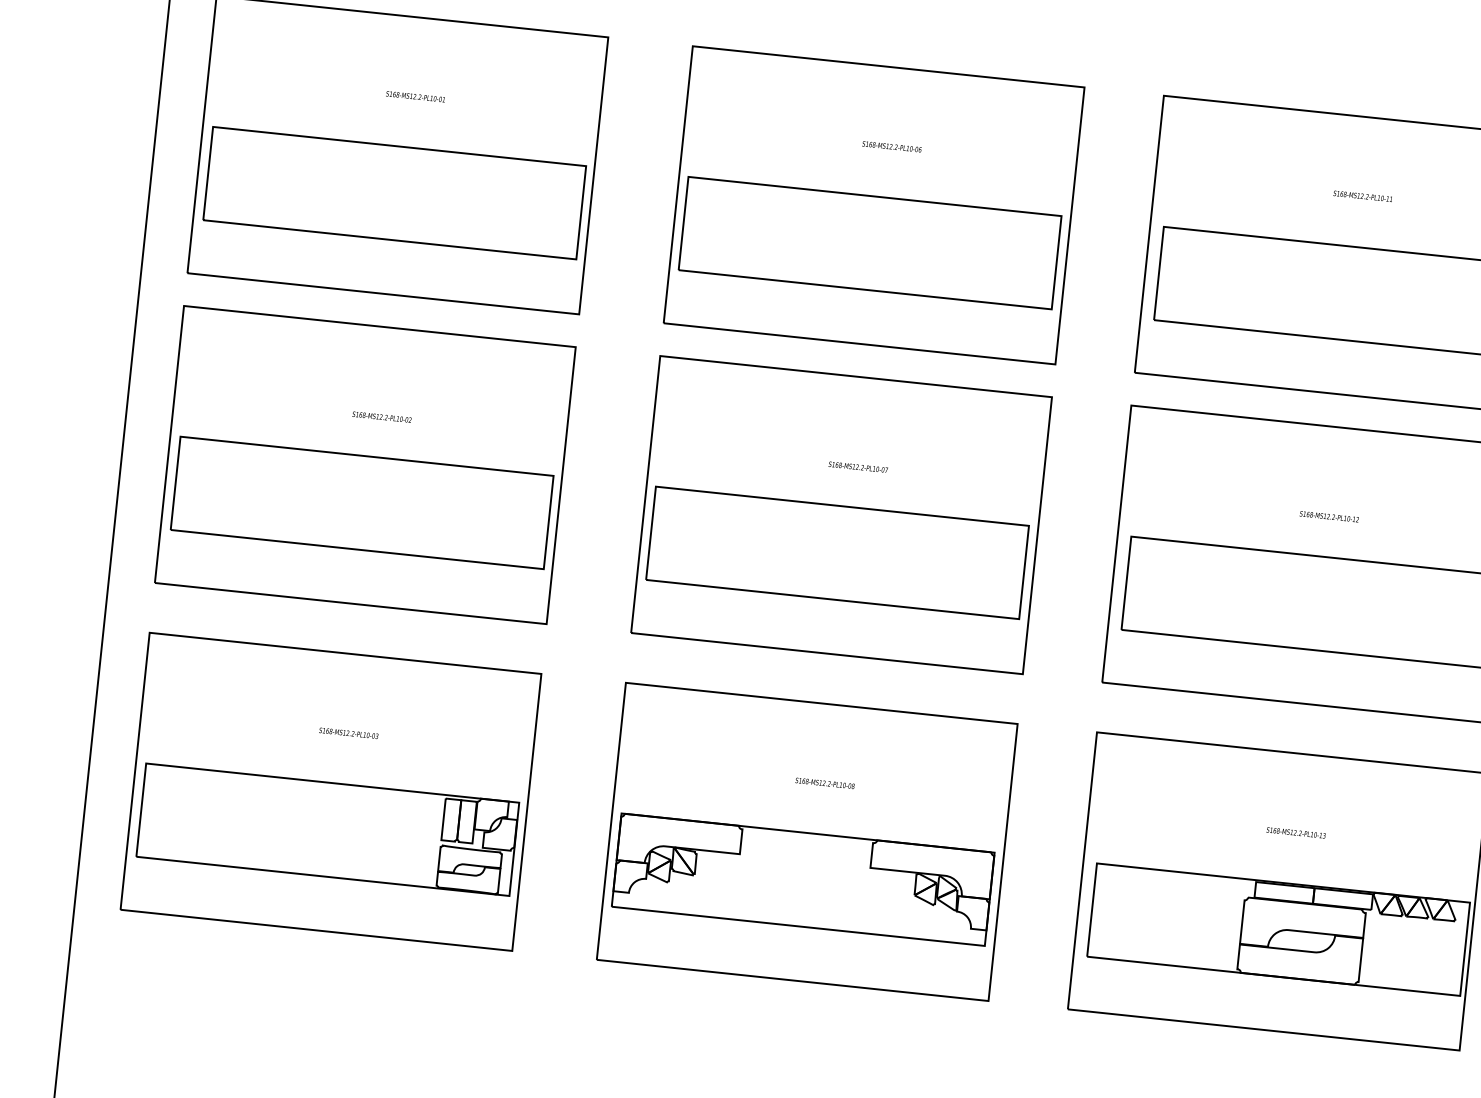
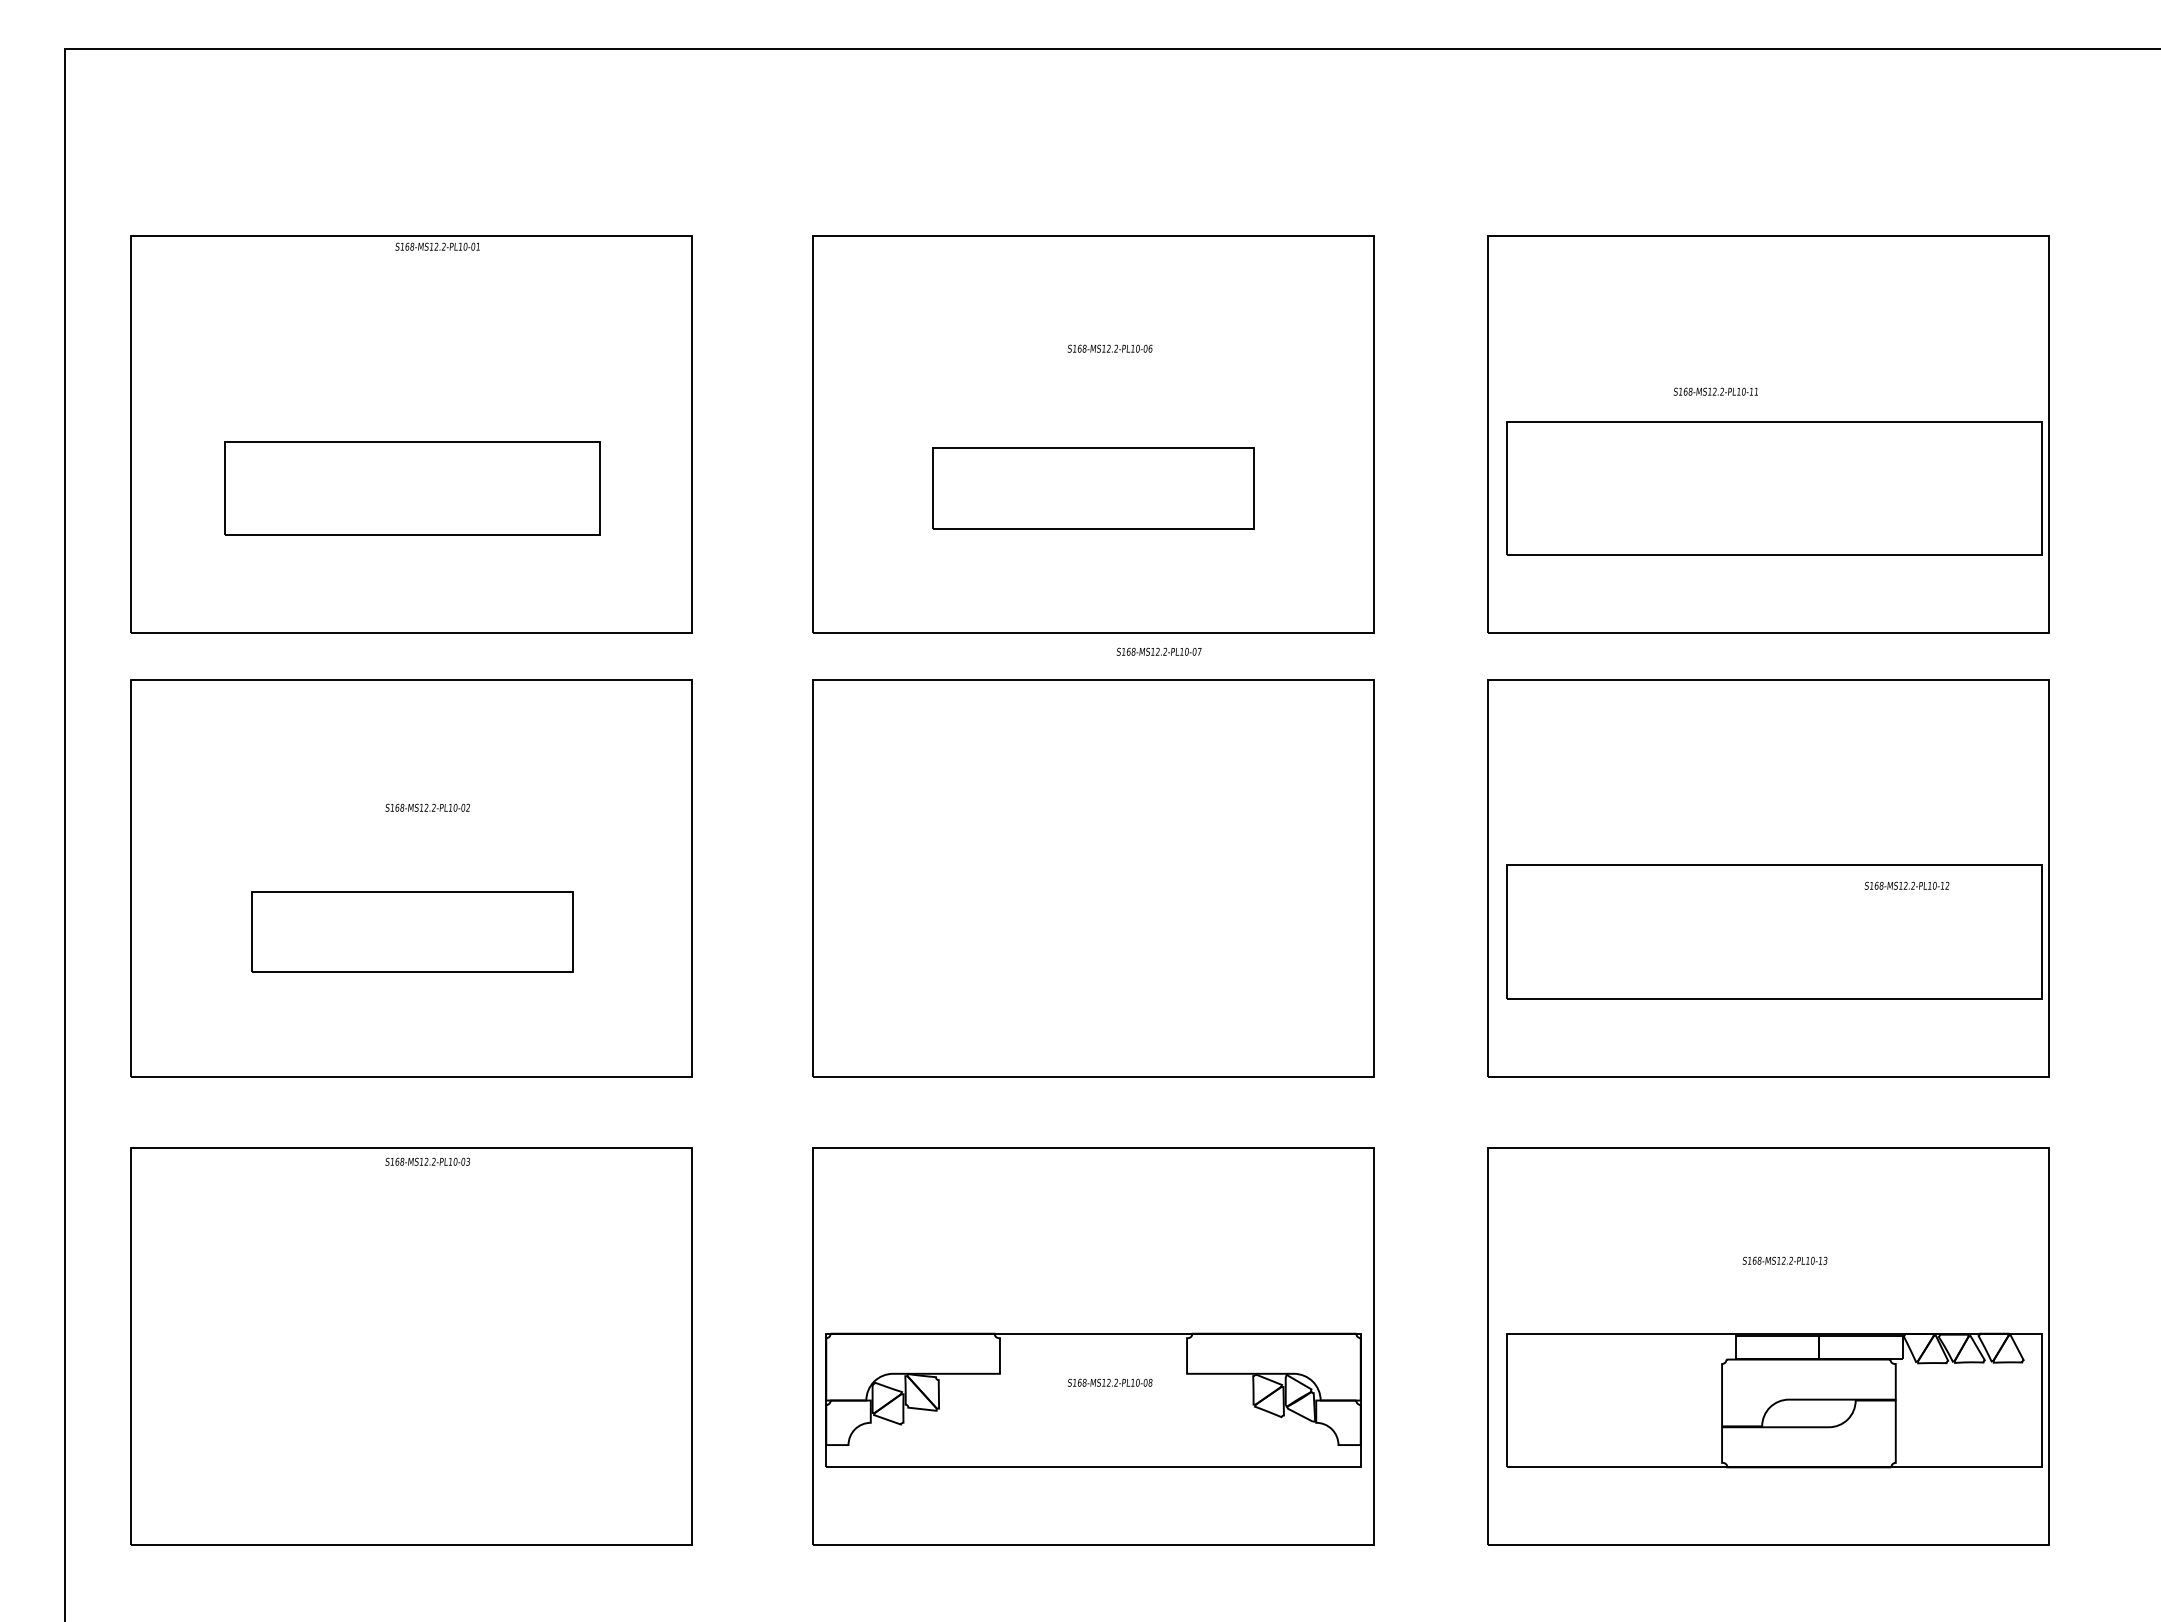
text: (415, 96) -> (437, 246), moved
part: (394, 193) -> (412, 488), size x0.7
text: (1362, 196) -> (1715, 391), moved
part: (870, 243) -> (1093, 488), size x0.6
text: (857, 466) -> (1158, 651), moved
part: (362, 502) -> (412, 931), size x0.6
text: (1328, 516) -> (1906, 885), moved
part: (837, 552) -> (1093, 931), removed
text: (348, 733) -> (427, 1161), moved
text: (824, 783) -> (1109, 1382), moved
part: (327, 829) -> (412, 1400), removed

